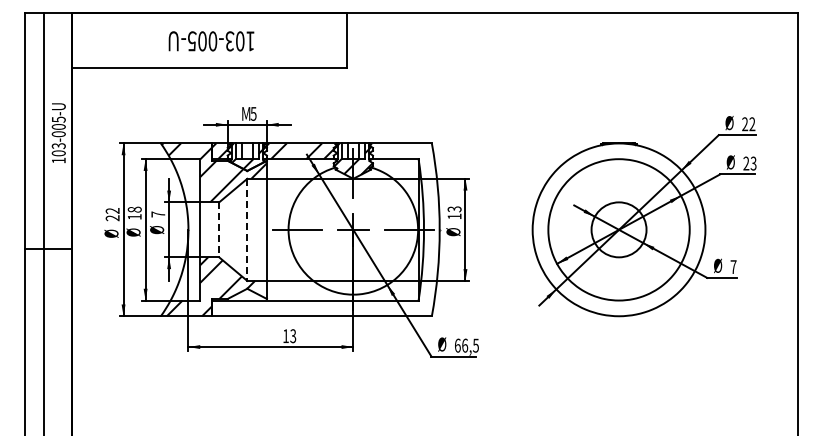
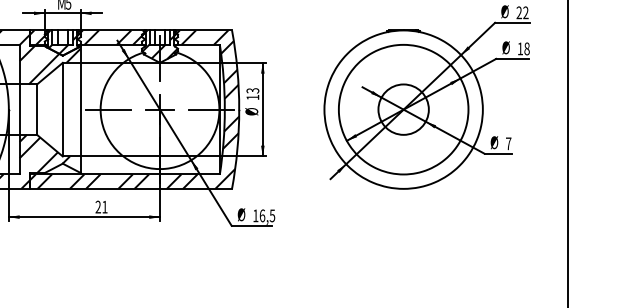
text: (749, 163) -> (523, 48), 23 -> 18
hatch: (325, 229) -> (134, 109), added
line: (219, 230) -> (37, 110), dashed -> solid
line: (247, 230) -> (62, 110), dashed -> solid
text: (289, 336) -> (101, 207), 13 -> 21
text: (457, 345) -> (255, 215), 66,5 -> 16,5

